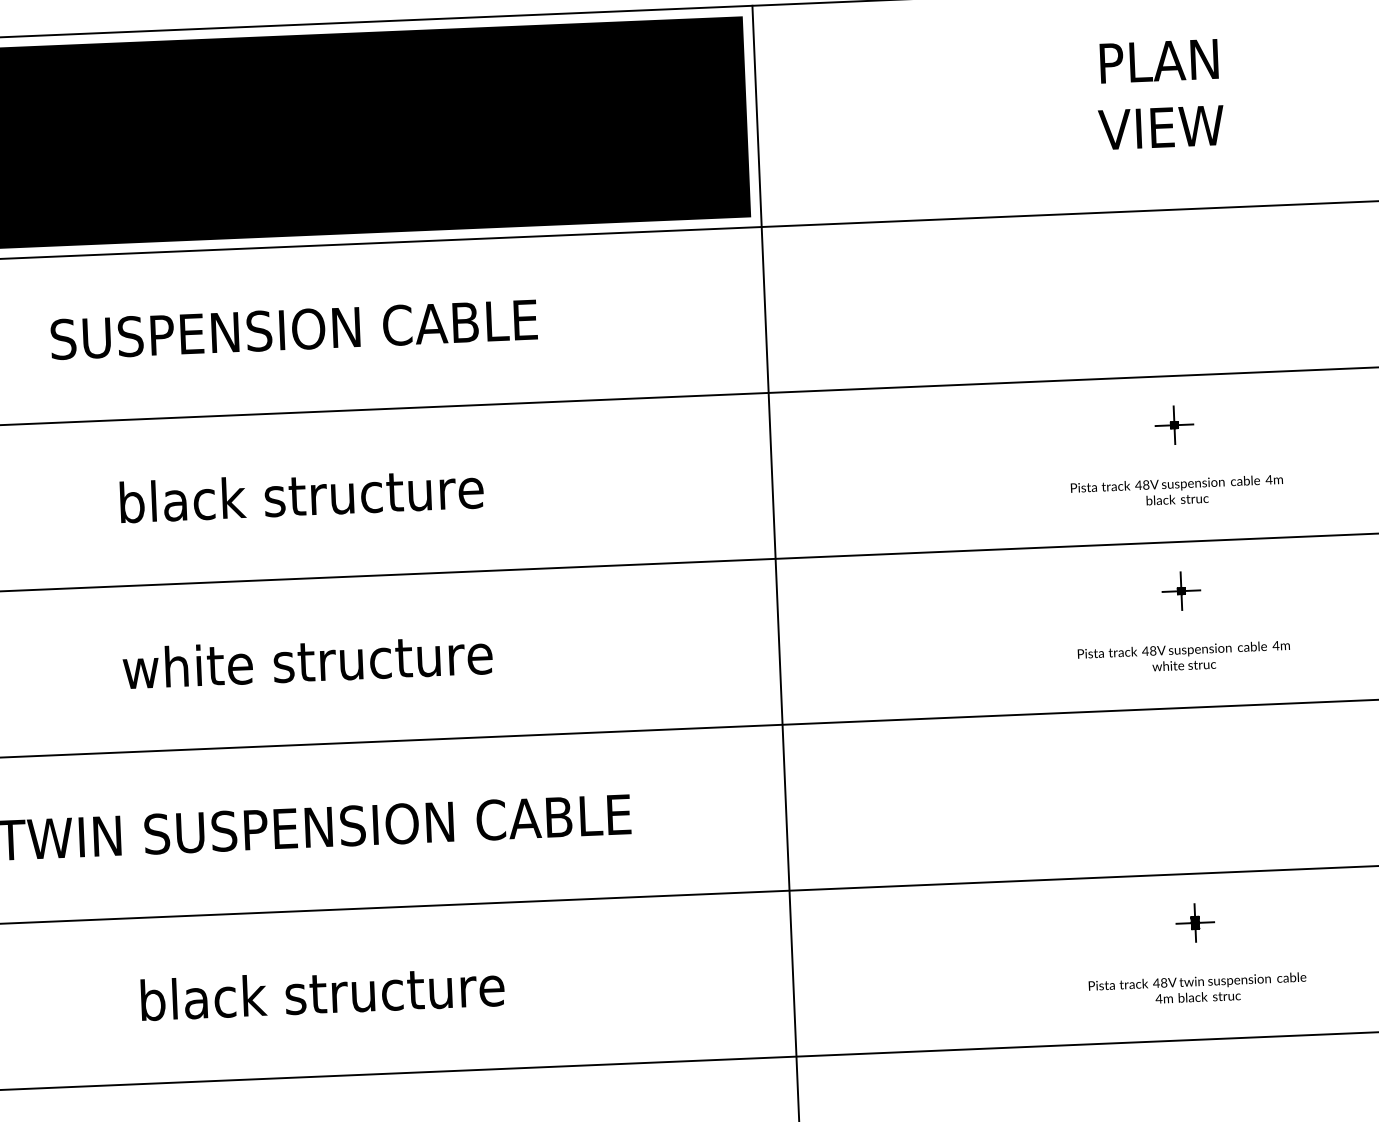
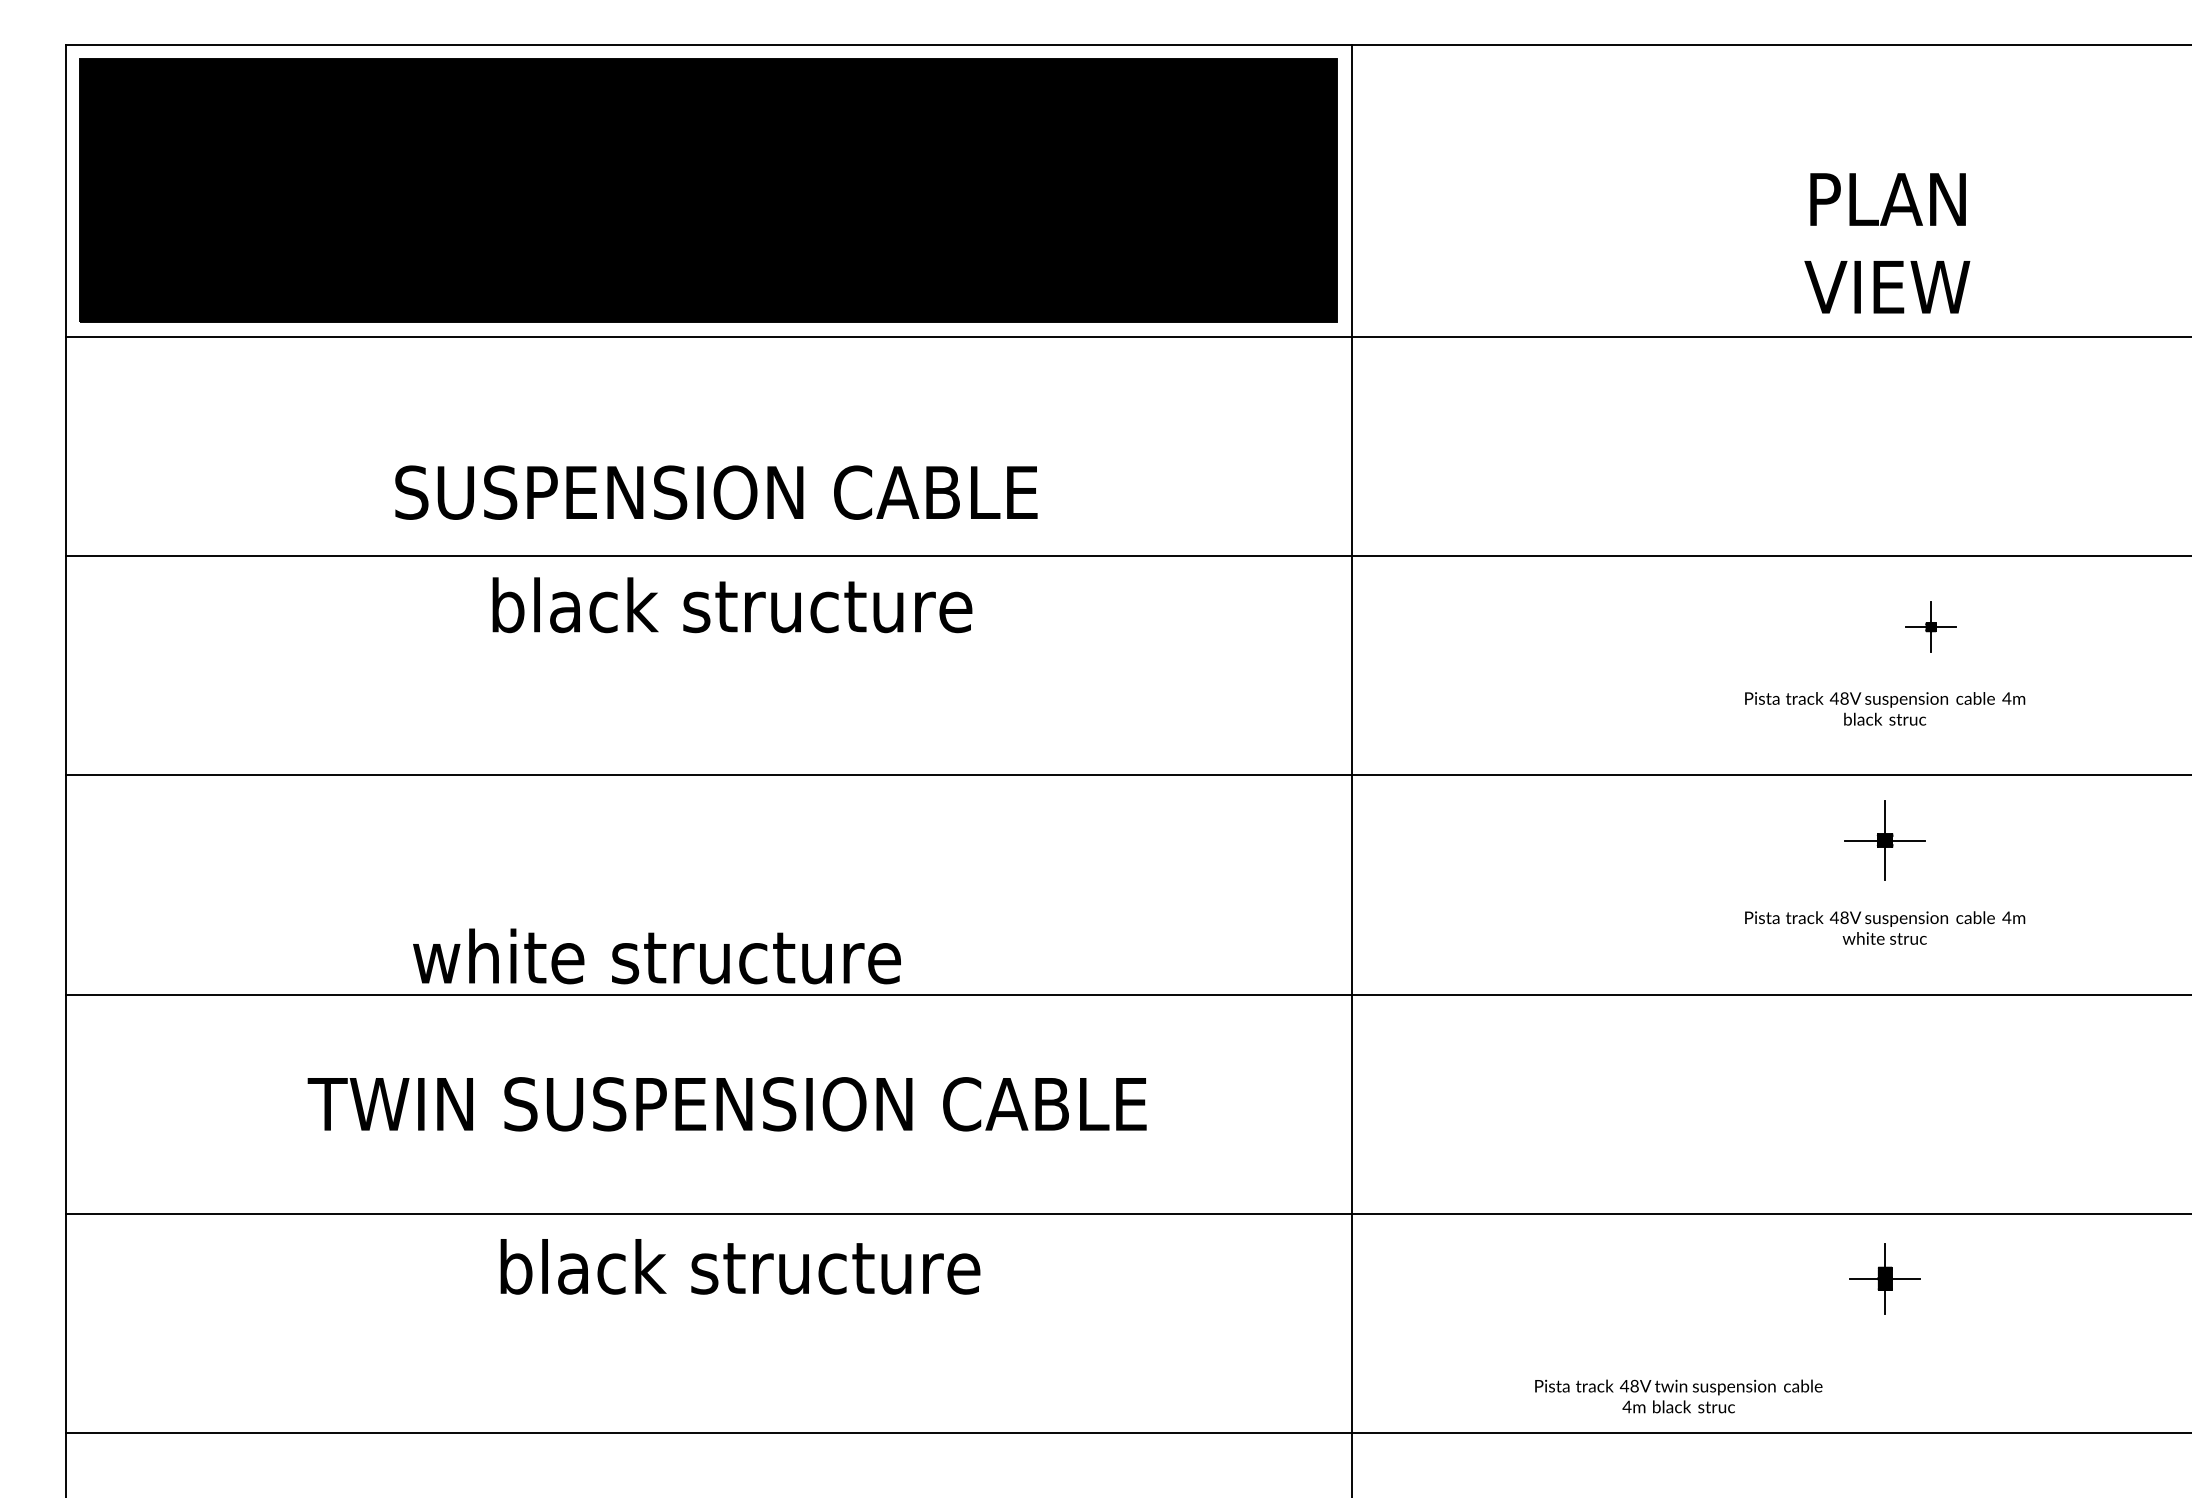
text: (1160, 94) -> (1887, 243), moved
text: (294, 329) -> (716, 492), moved
part: (1173, 424) -> (1930, 626), moved
text: (301, 495) -> (732, 605), moved
part: (1180, 591) -> (1884, 840), size x1.6
text: (307, 661) -> (656, 956), moved
part: (1194, 922) -> (1884, 1278), size x1.4
text: (1197, 989) -> (1678, 1396), moved
text: (322, 992) -> (740, 1266), moved

